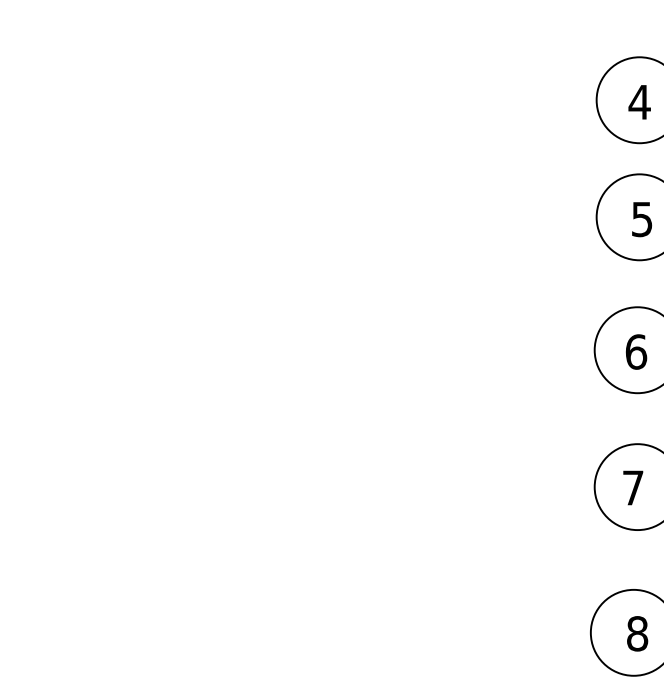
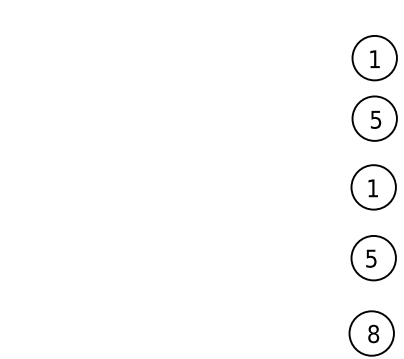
text: (639, 102) -> (374, 59), 4 -> 1
text: (635, 352) -> (372, 188), 6 -> 1
text: (633, 487) -> (371, 258), 7 -> 5

